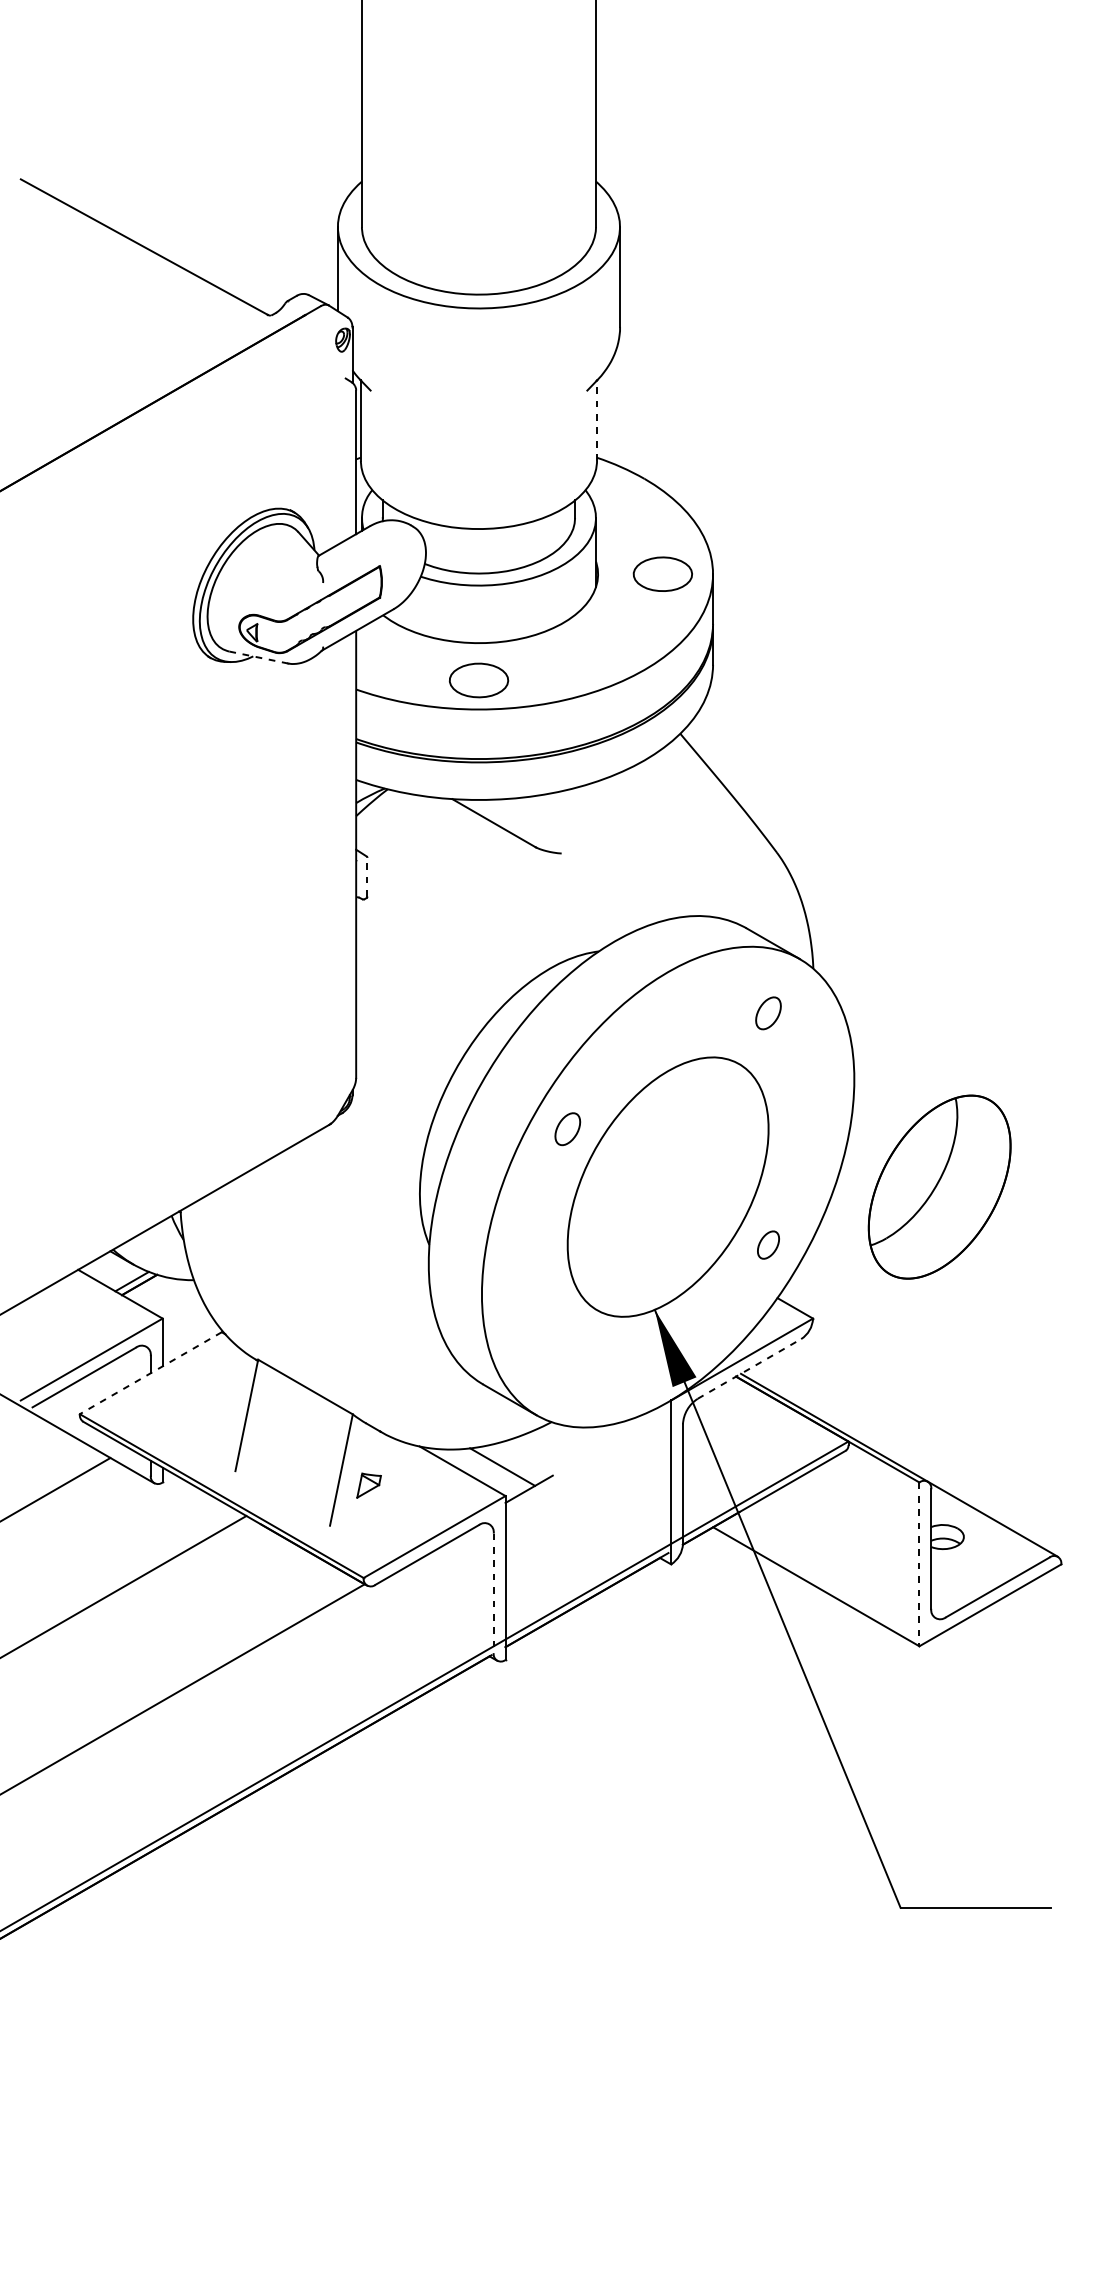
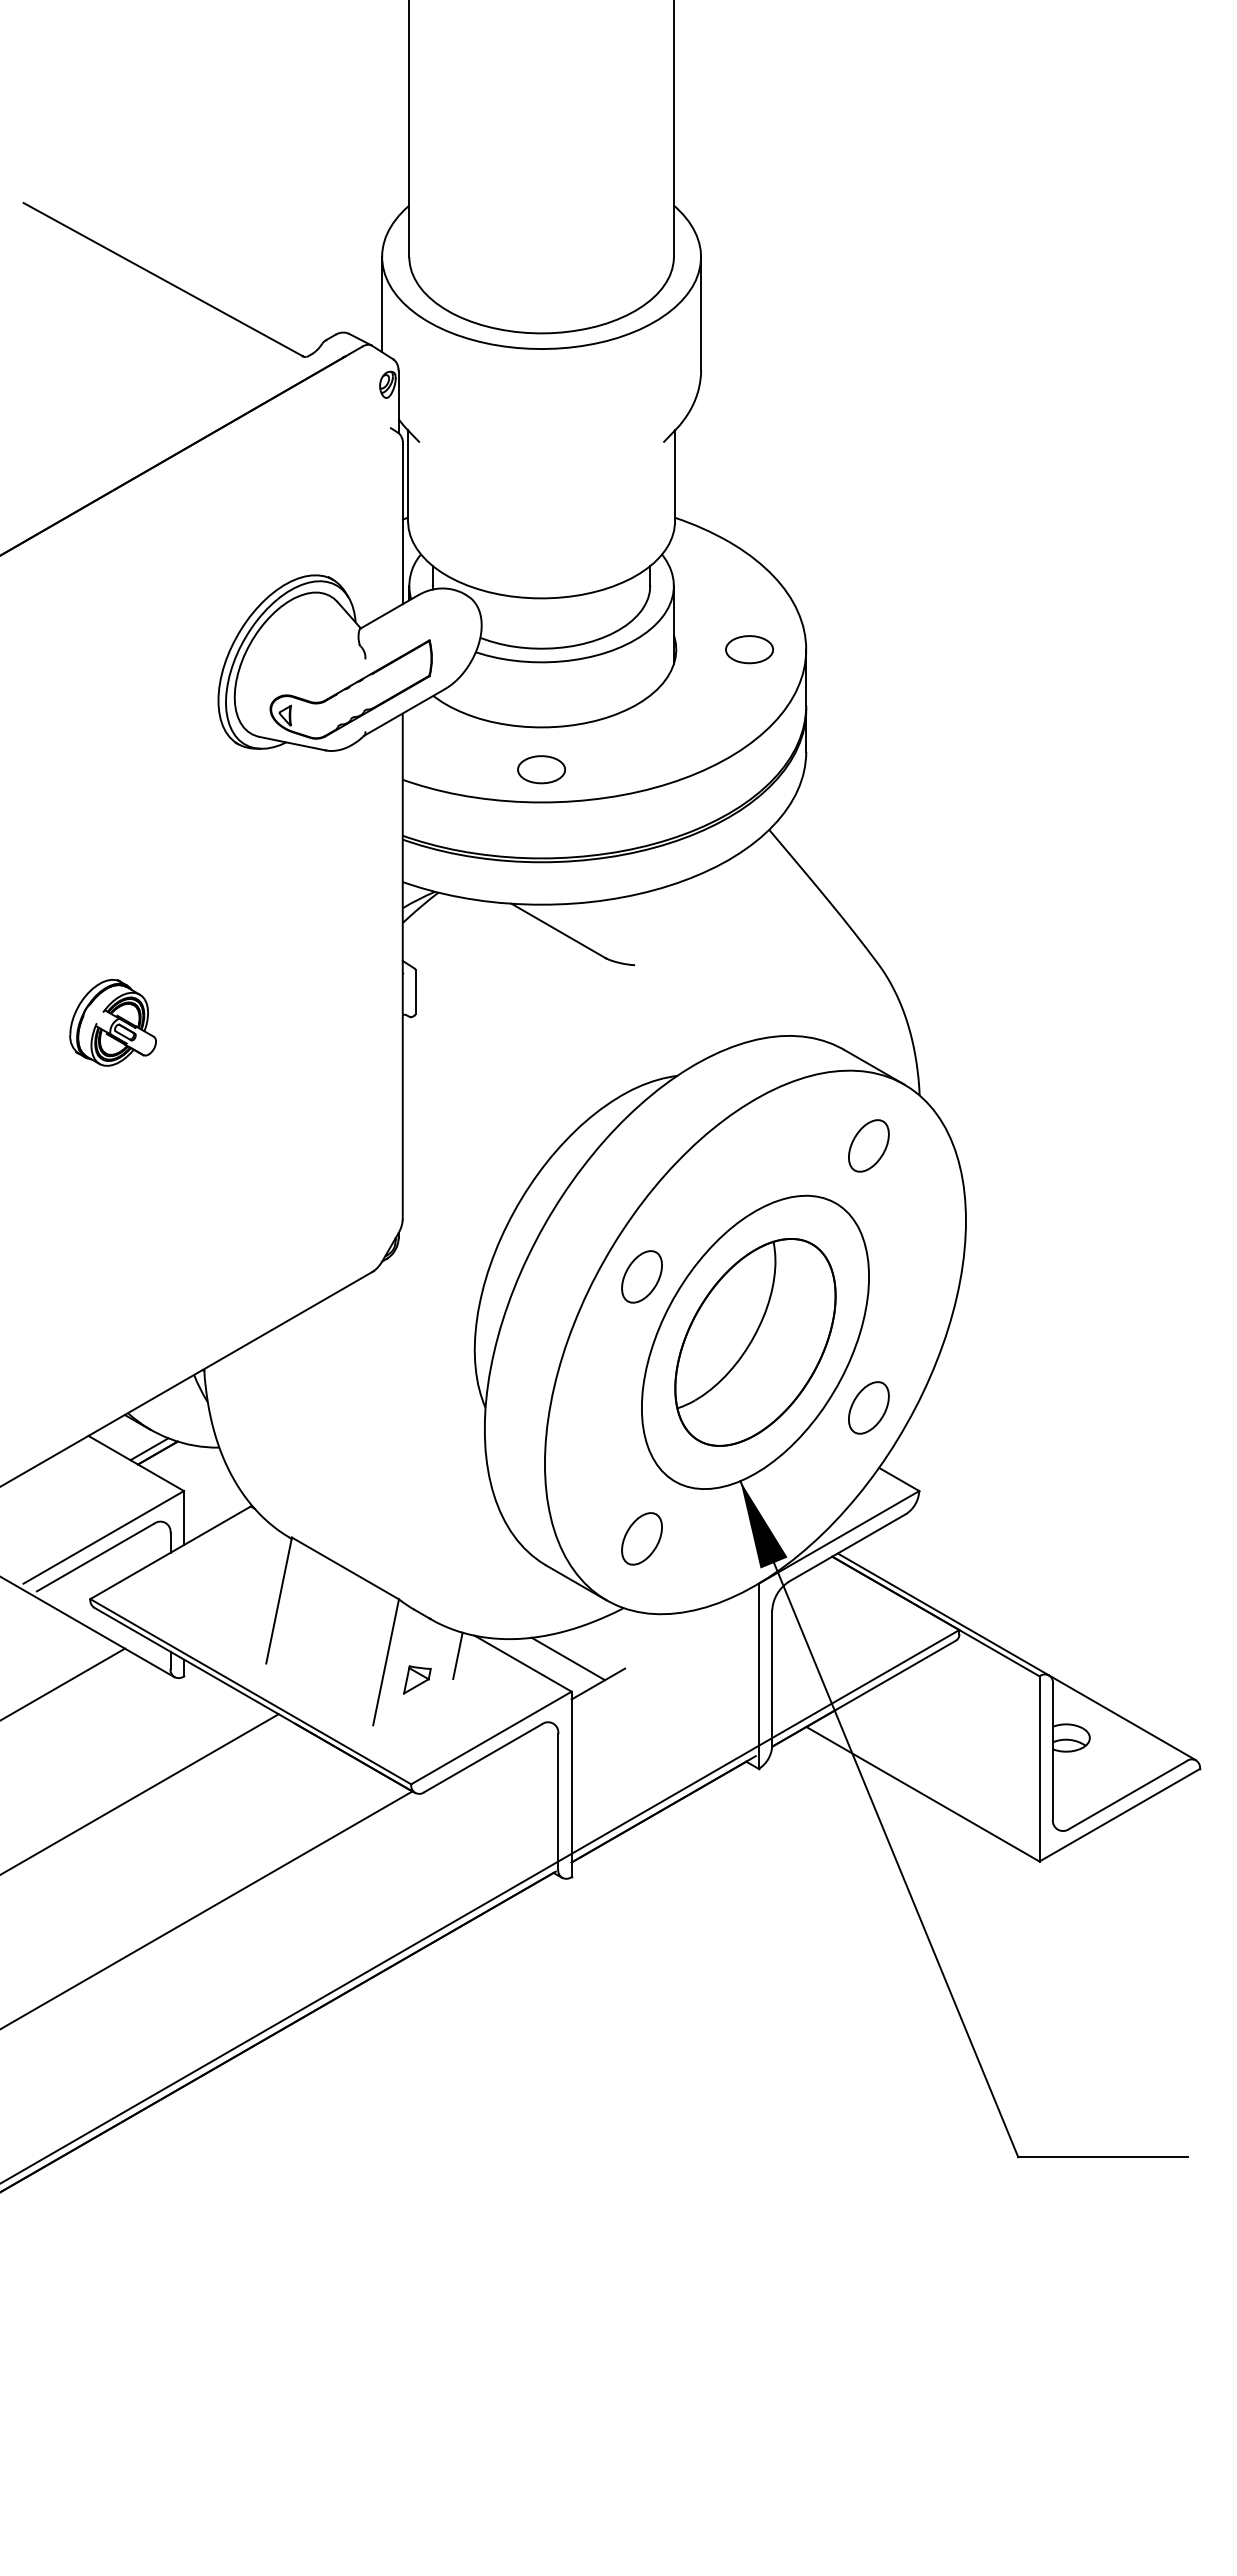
line: (597, 420) -> (675, 475), dashed -> solid
part: (662, 574) -> (749, 649), size x0.71
line: (258, 657) -> (292, 743), dashed -> solid
part: (478, 680) -> (541, 769), size x0.71
line: (367, 877) -> (415, 992), dashed -> solid
part: (99, 904) -> (112, 1022), added
part: (768, 1012) -> (868, 1145), size x1.43
part: (567, 1128) -> (641, 1276), size x1.43
part: (939, 1187) -> (755, 1342), moved
part: (768, 1244) -> (868, 1407), size x1.67
part: (567, 1360) -> (641, 1538), added
line: (749, 1368) -> (847, 1547), dashed -> solid
line: (150, 1372) -> (170, 1552), dashed -> solid
line: (404, 1464) -> (457, 1655), added
line: (919, 1564) -> (1039, 1768), dashed -> solid
line: (493, 1593) -> (558, 1801), dashed -> solid

